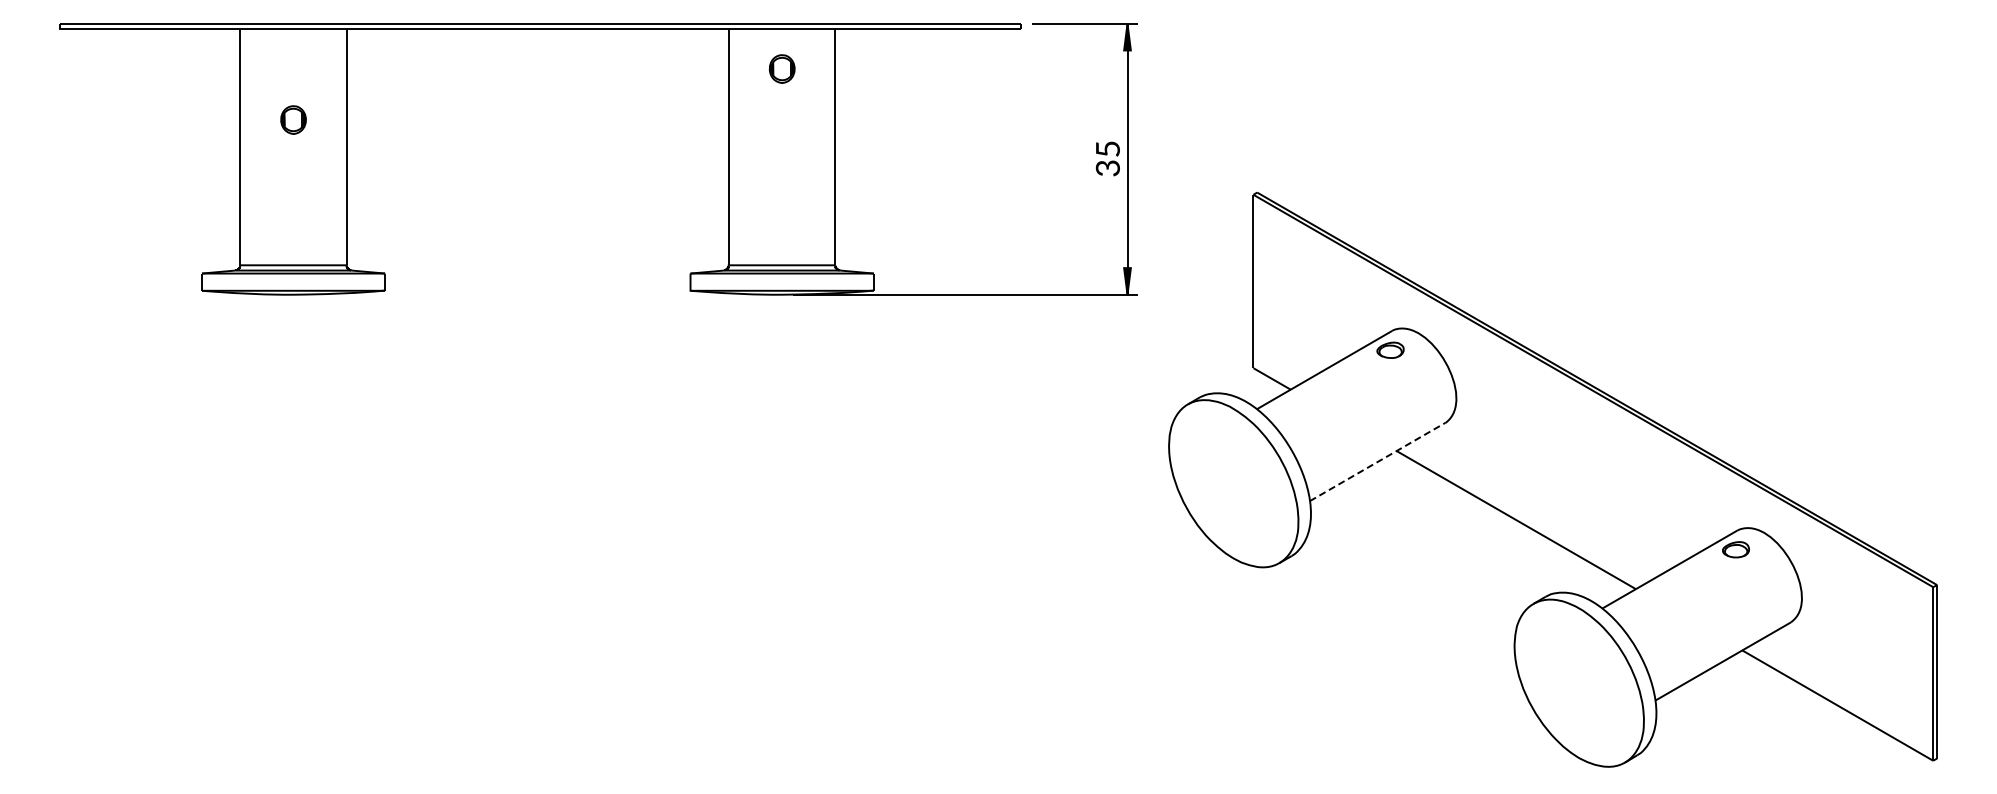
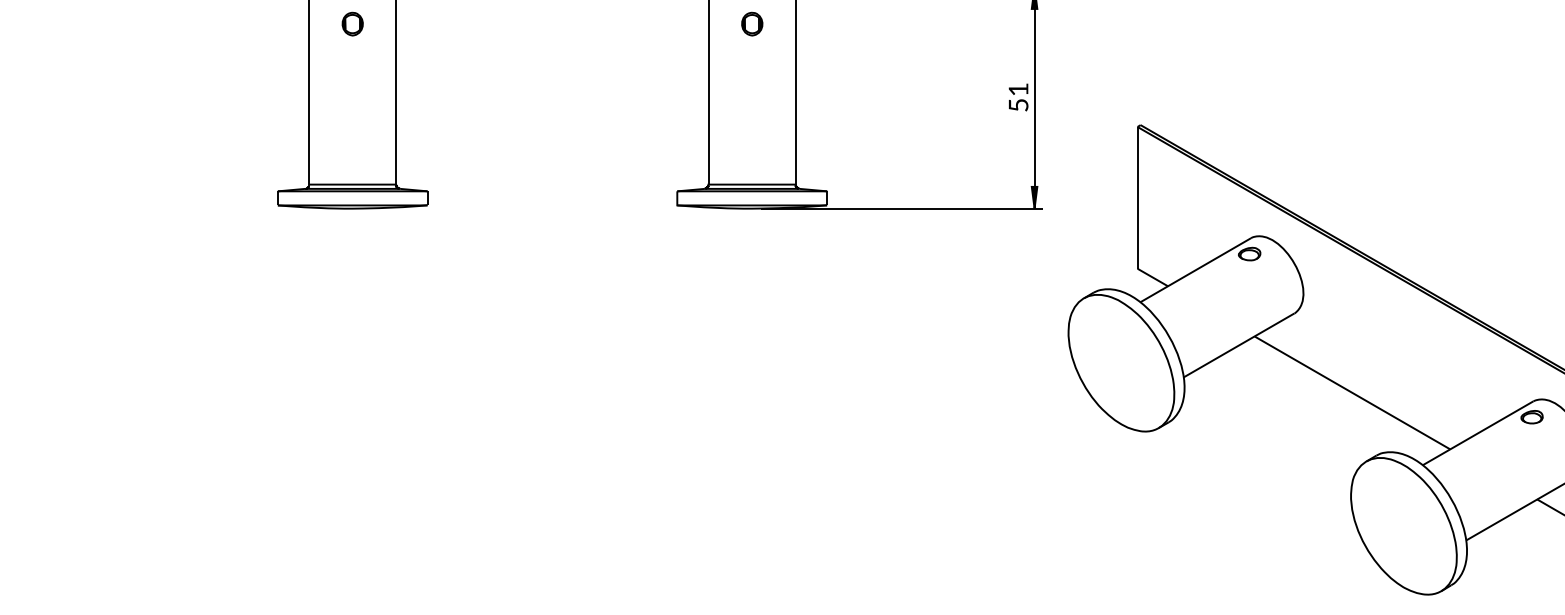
part: (293, 119) -> (352, 23), moved
text: (1107, 158) -> (1018, 97), 35 -> 51
line: (1378, 461) -> (1239, 345), dashed -> solid

